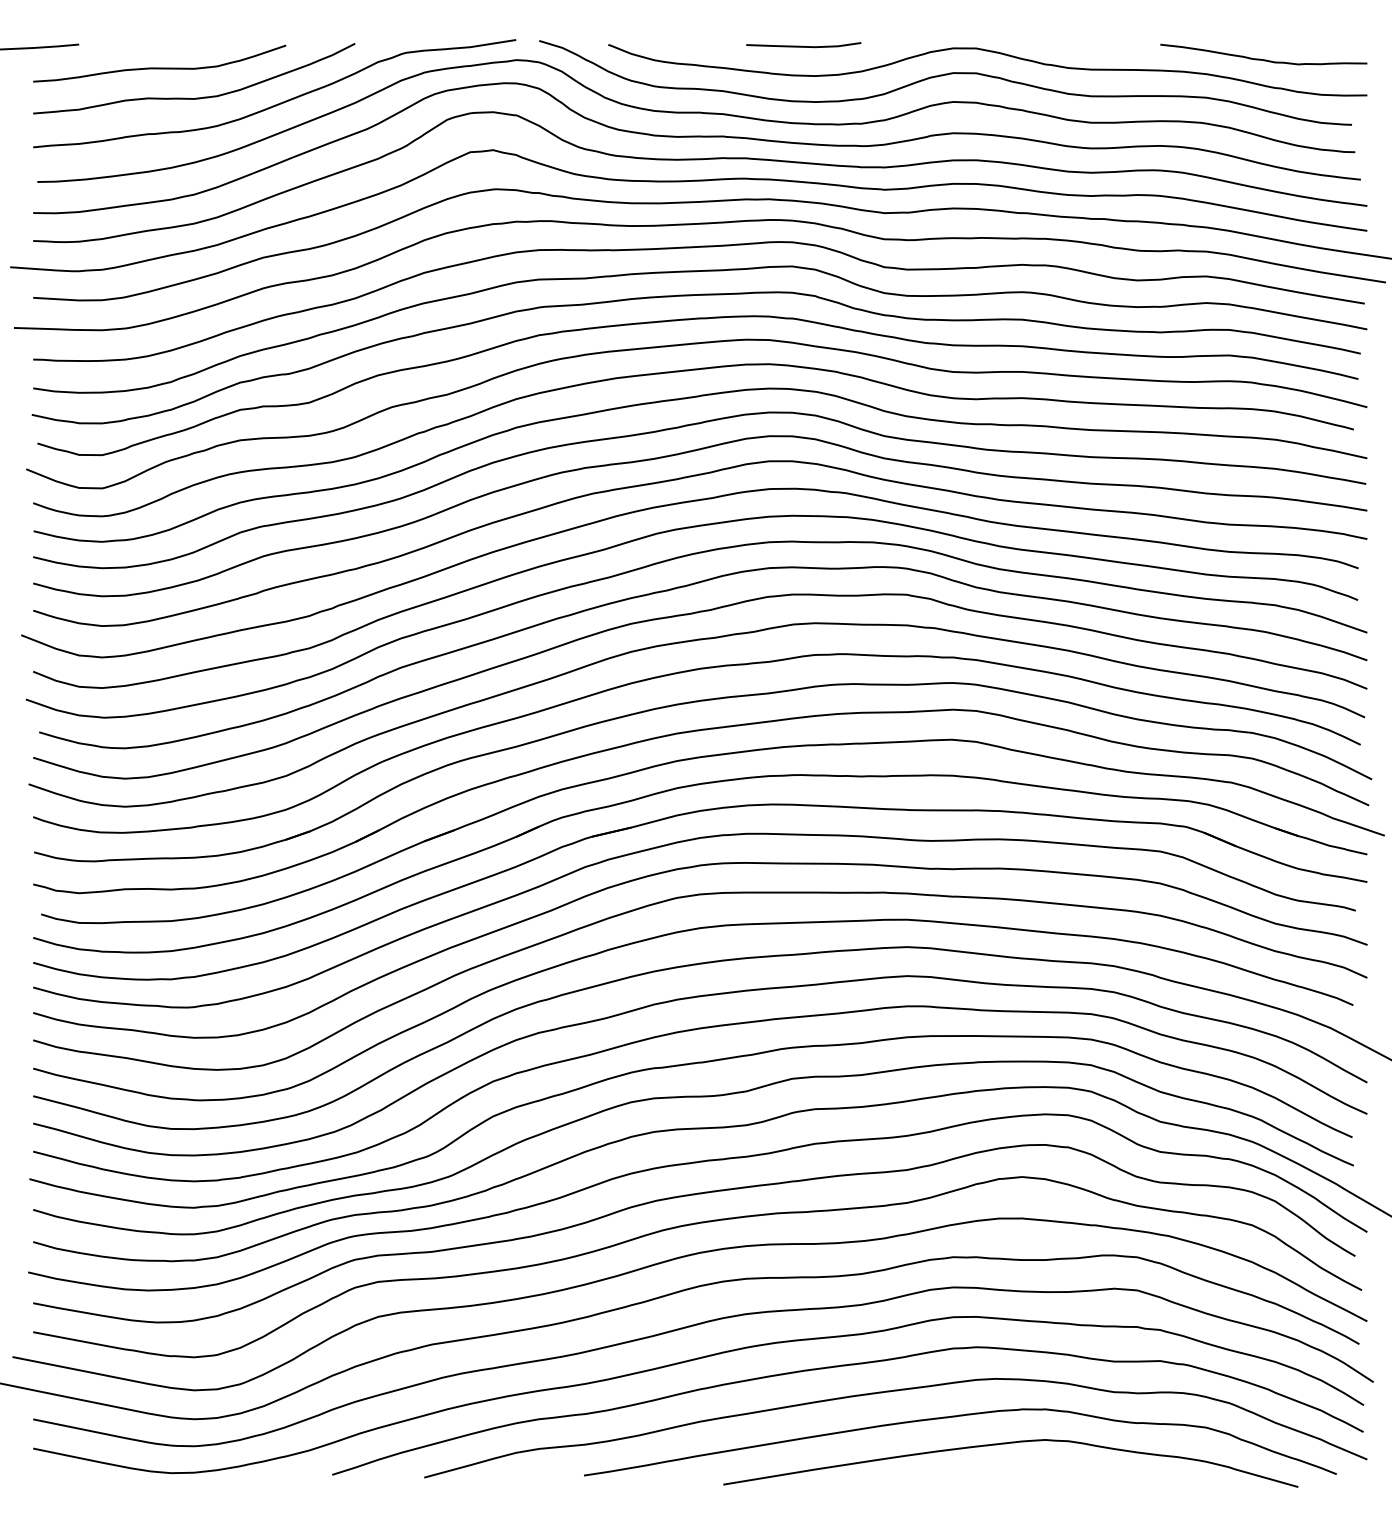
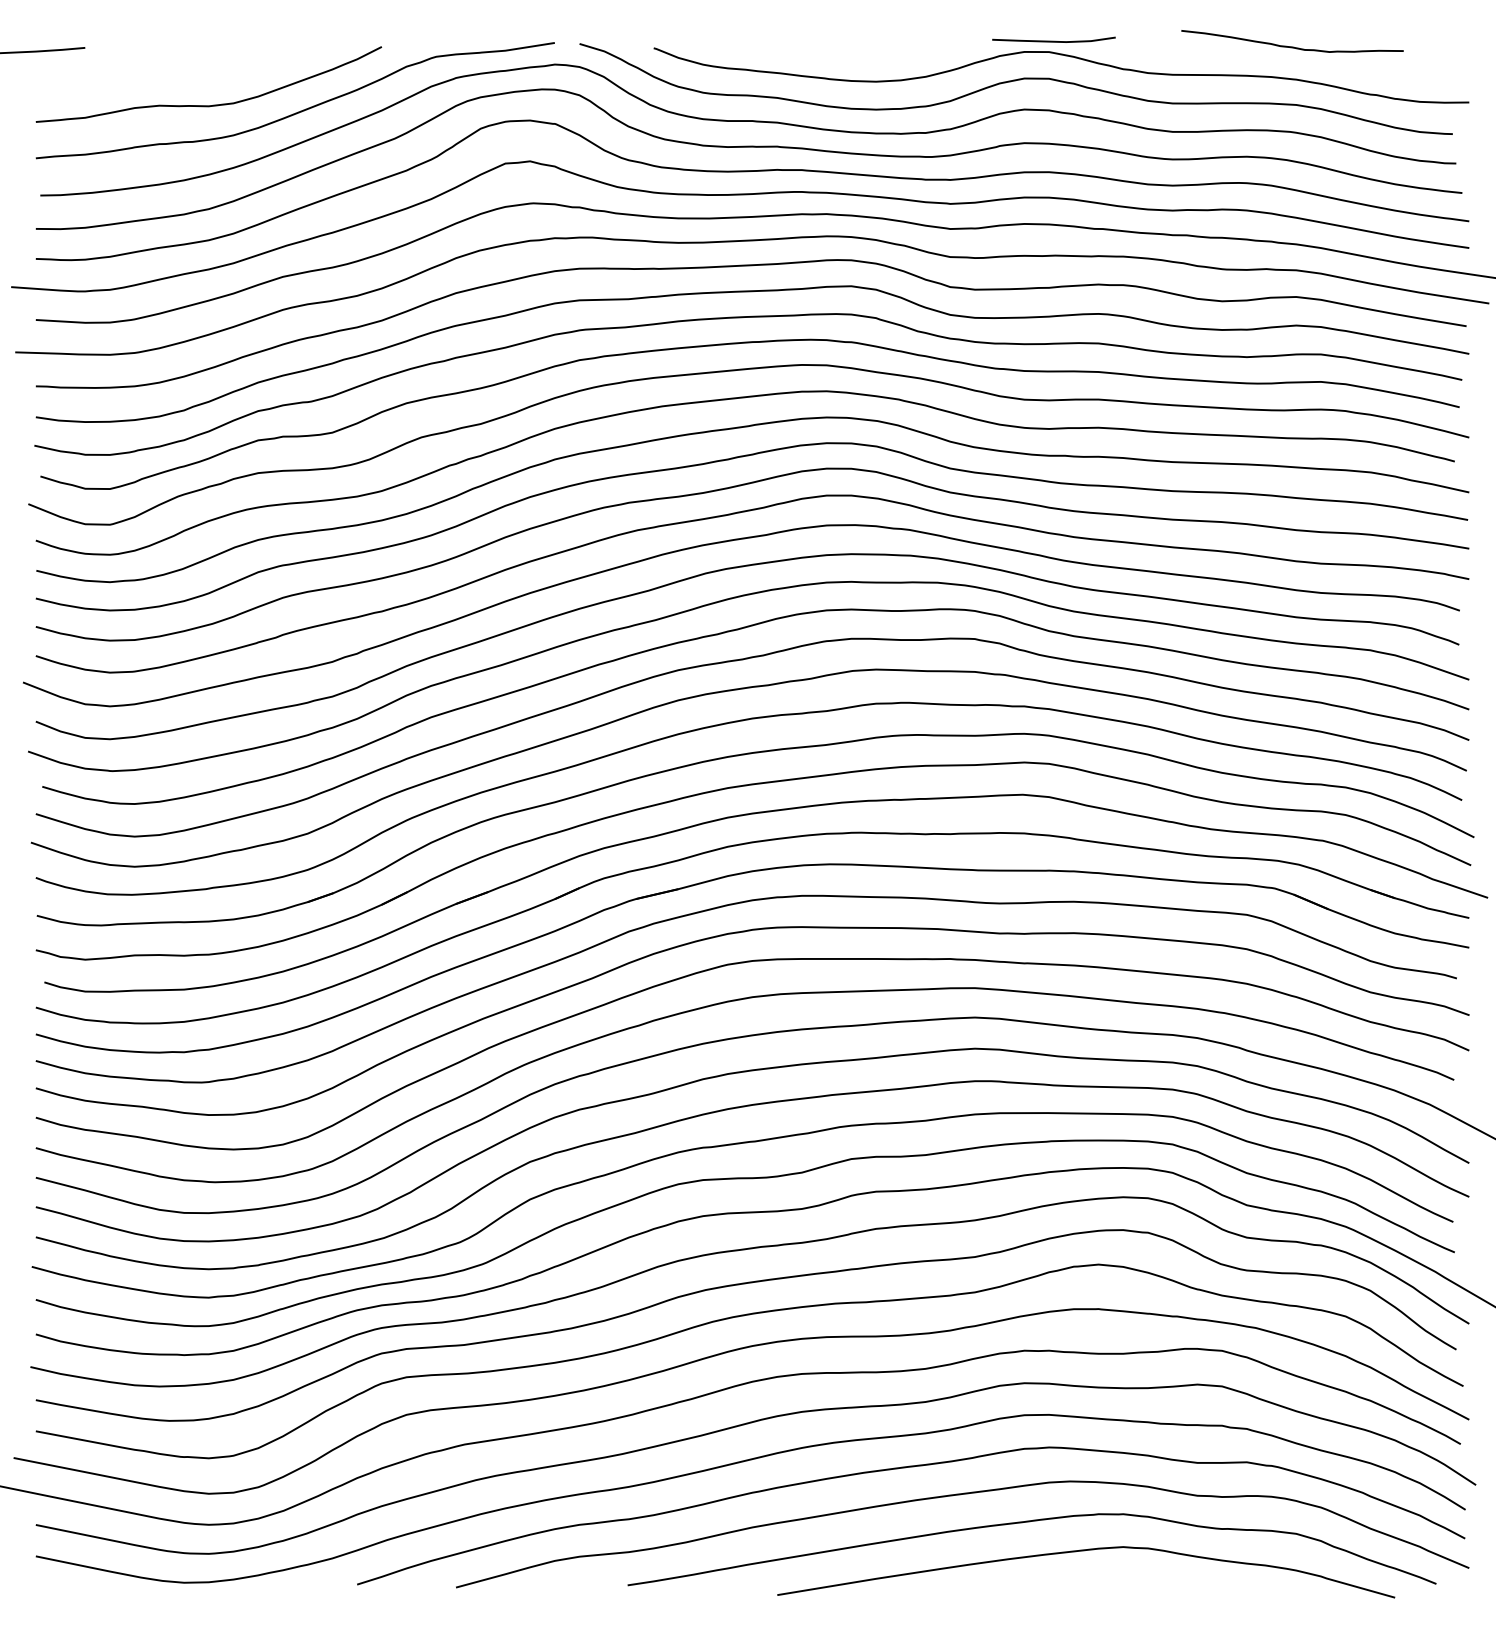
line: (802, 45) -> (1052, 40), moved
curve: (1260, 58) -> (1288, 45), moved
curve: (159, 67) -> (171, 72), removed

